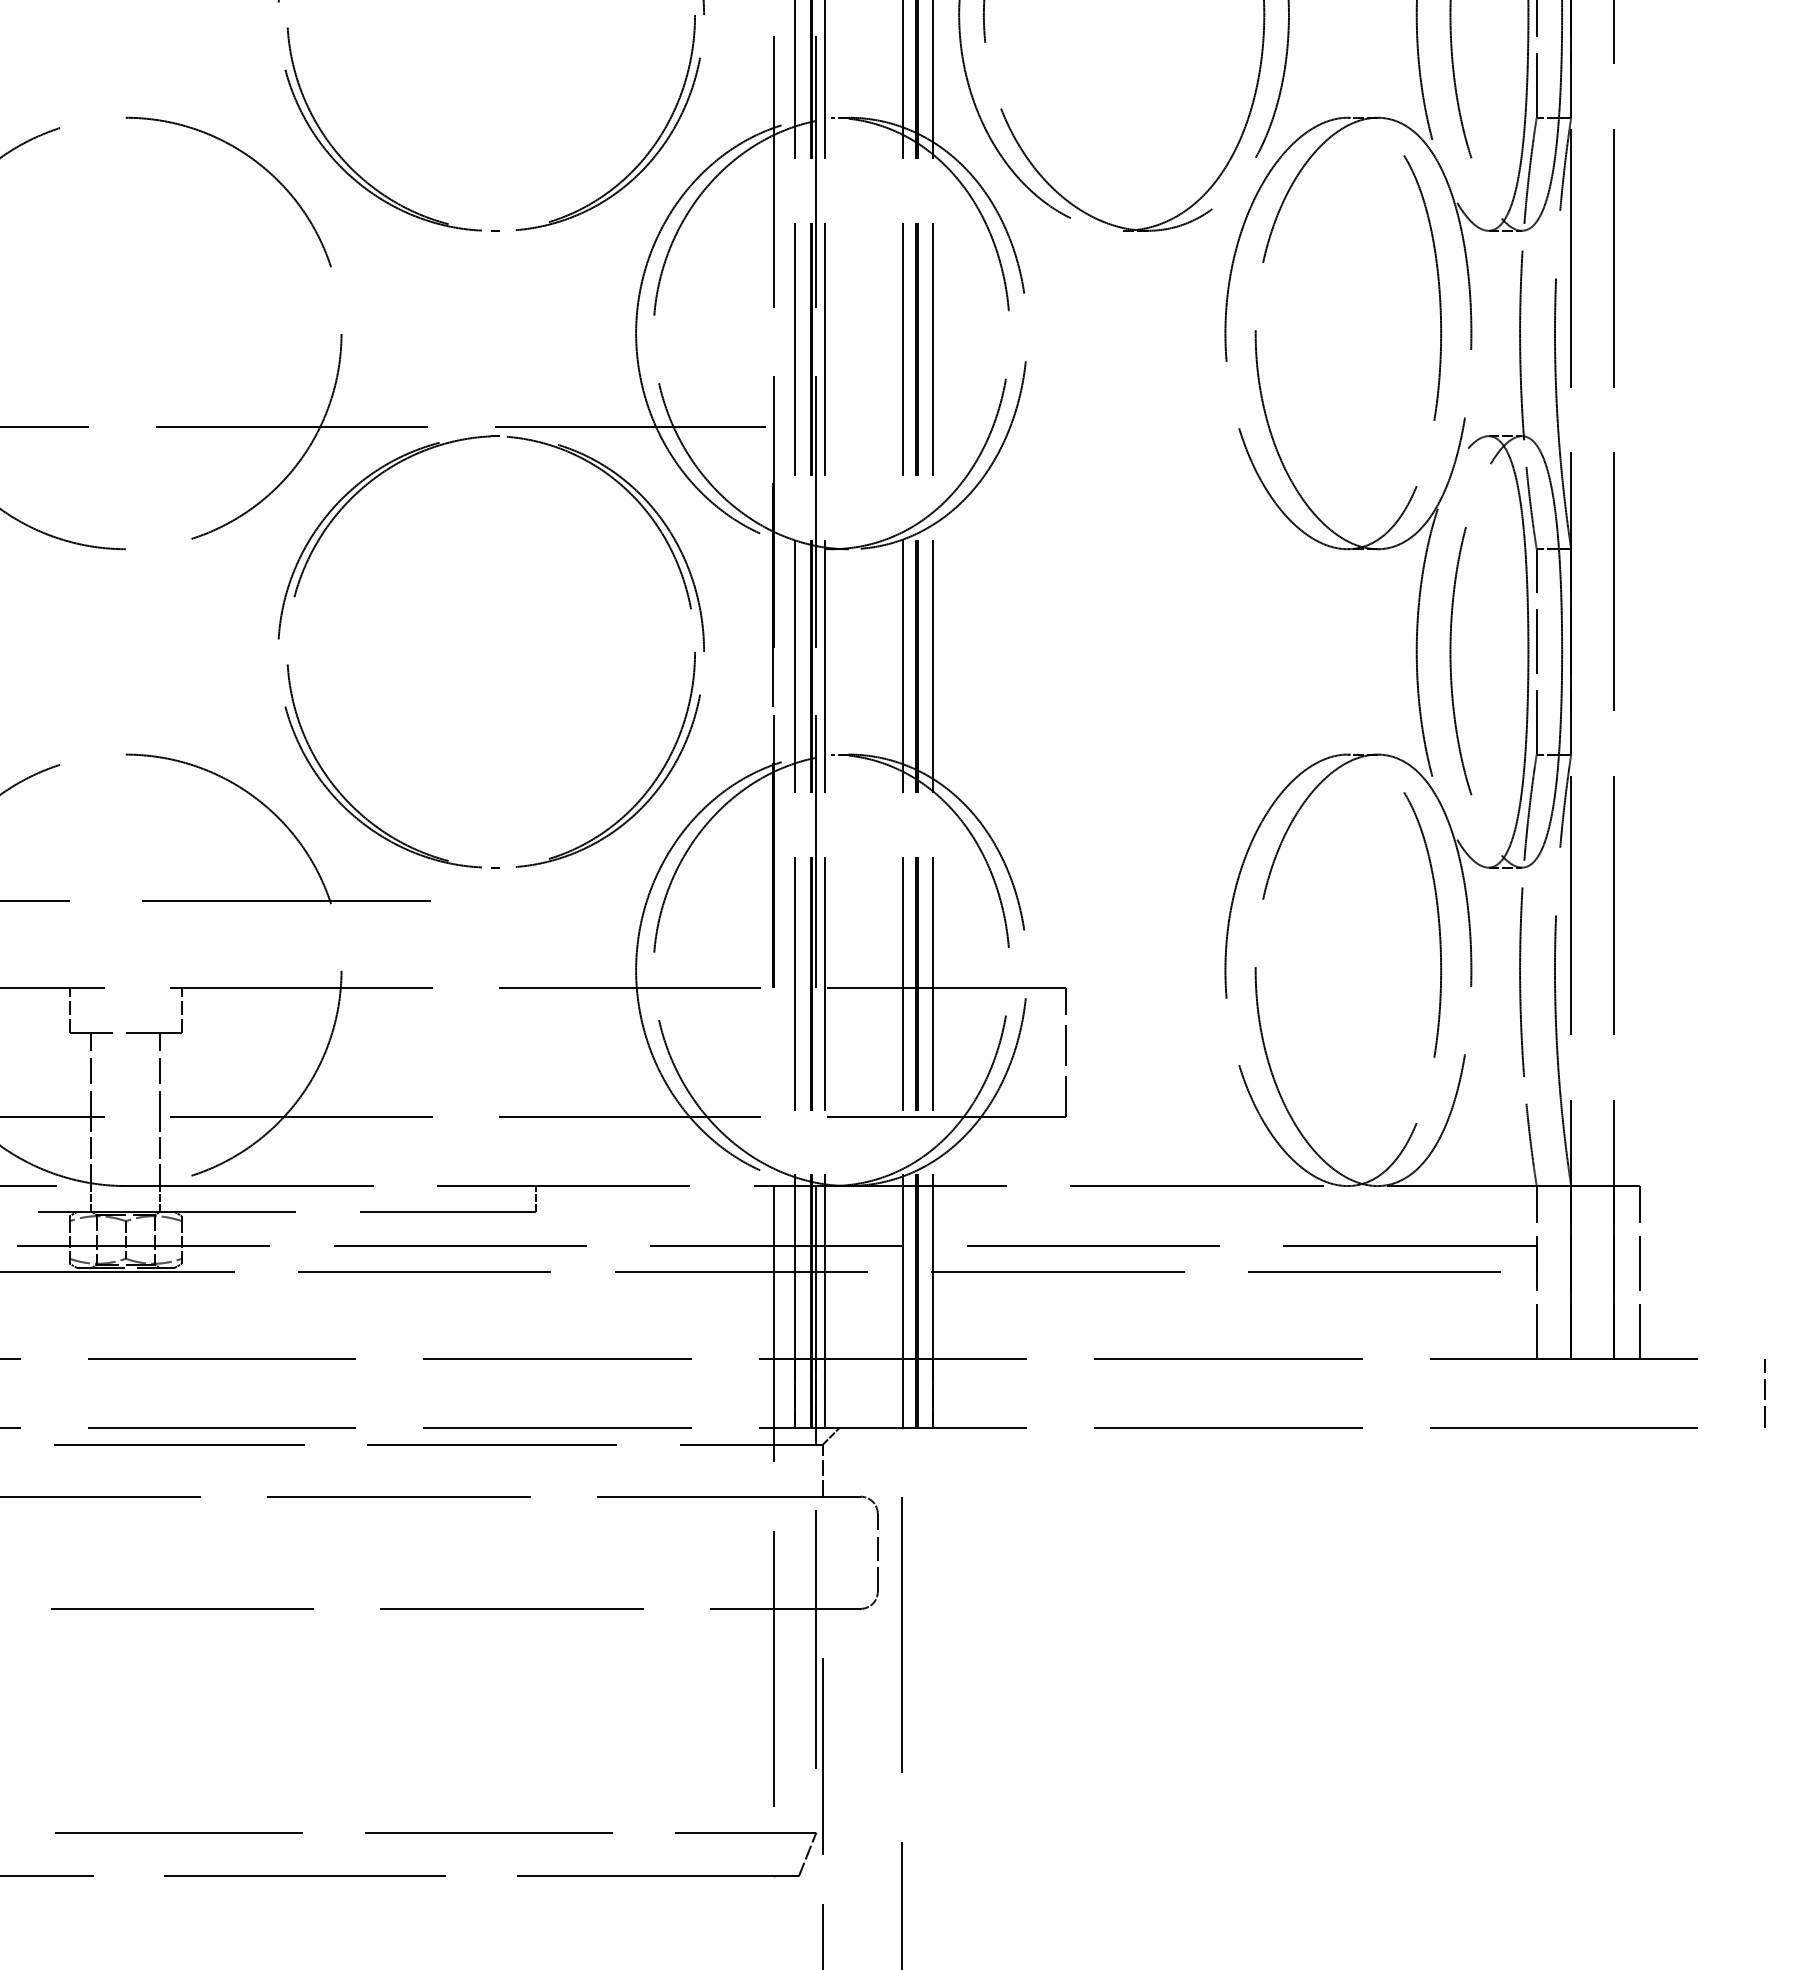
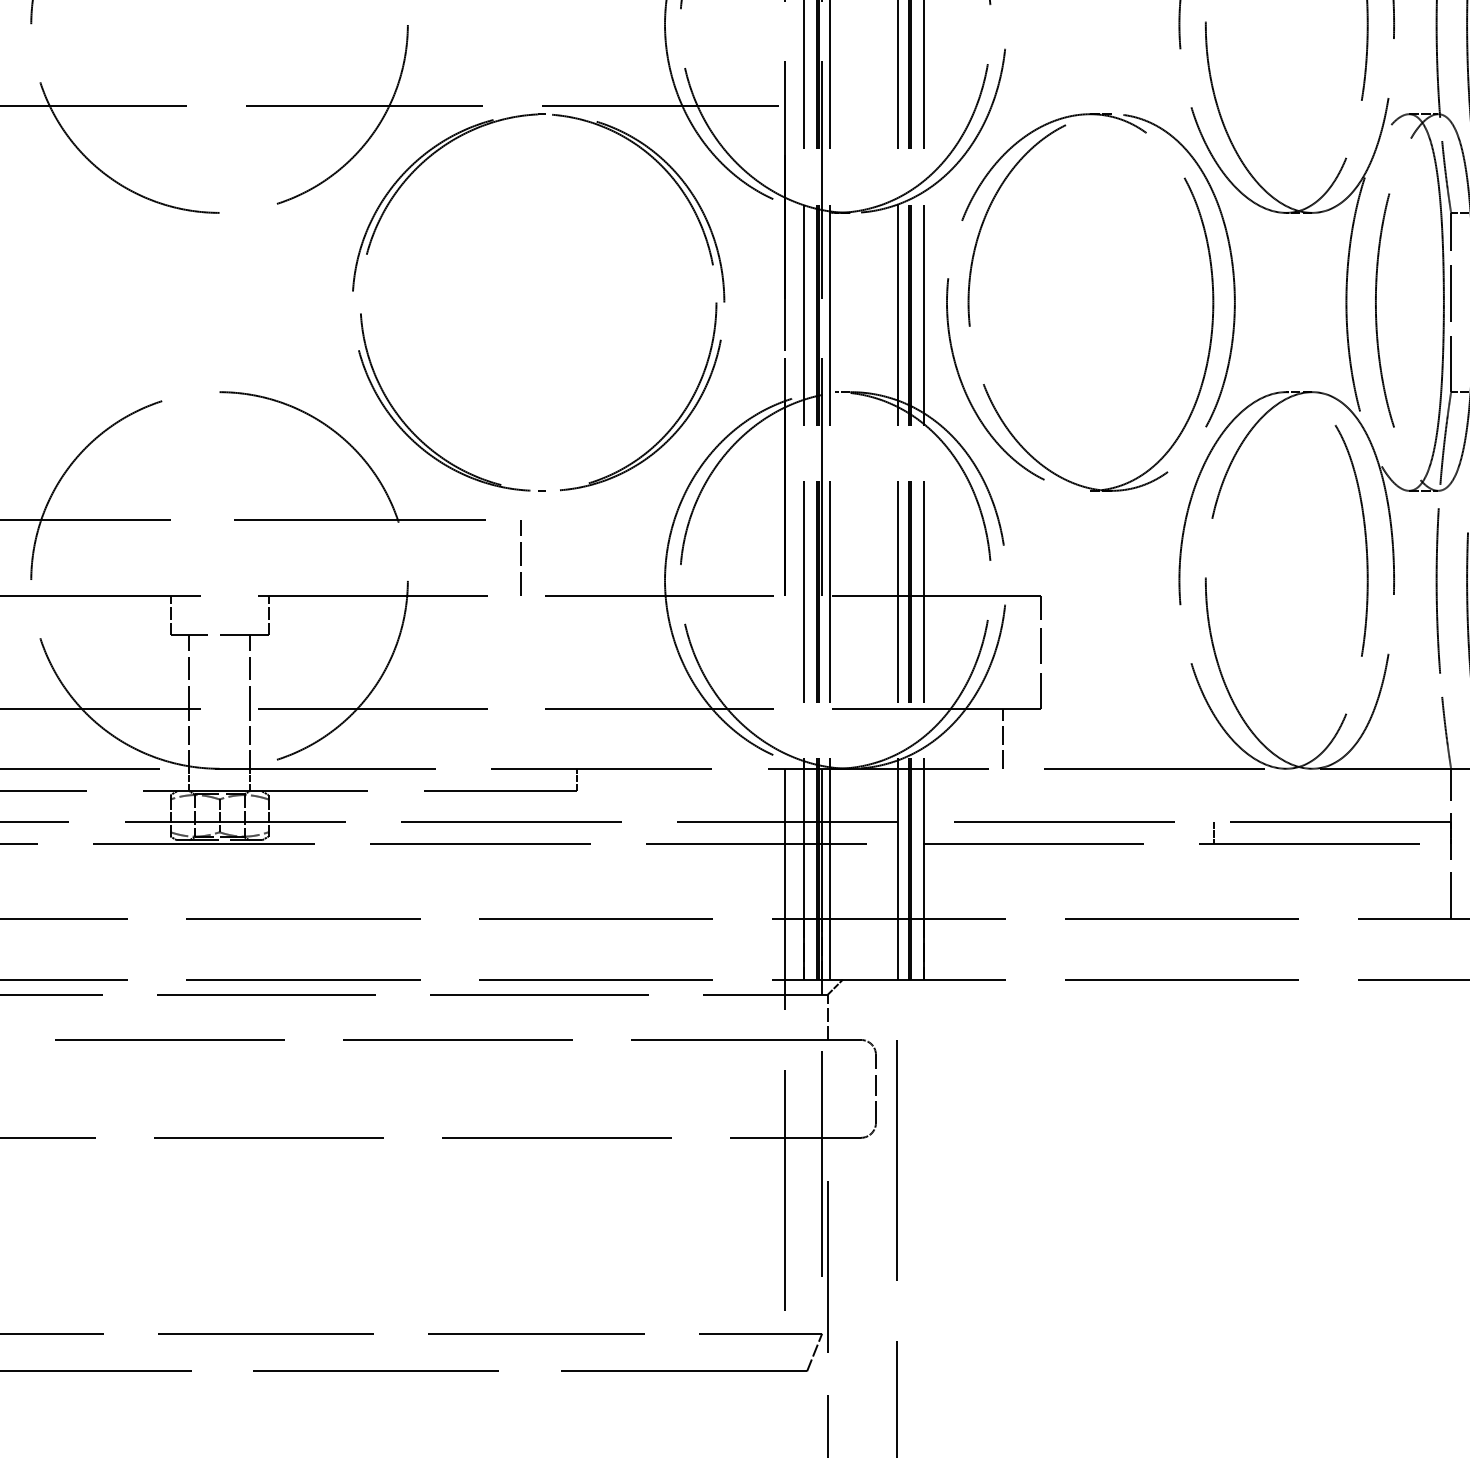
part: (985, 639) -> (969, 291), added
line: (470, 944) -> (520, 557), added
line: (1023, 1151) -> (1003, 738), added
line: (1264, 1259) -> (1213, 832), added

